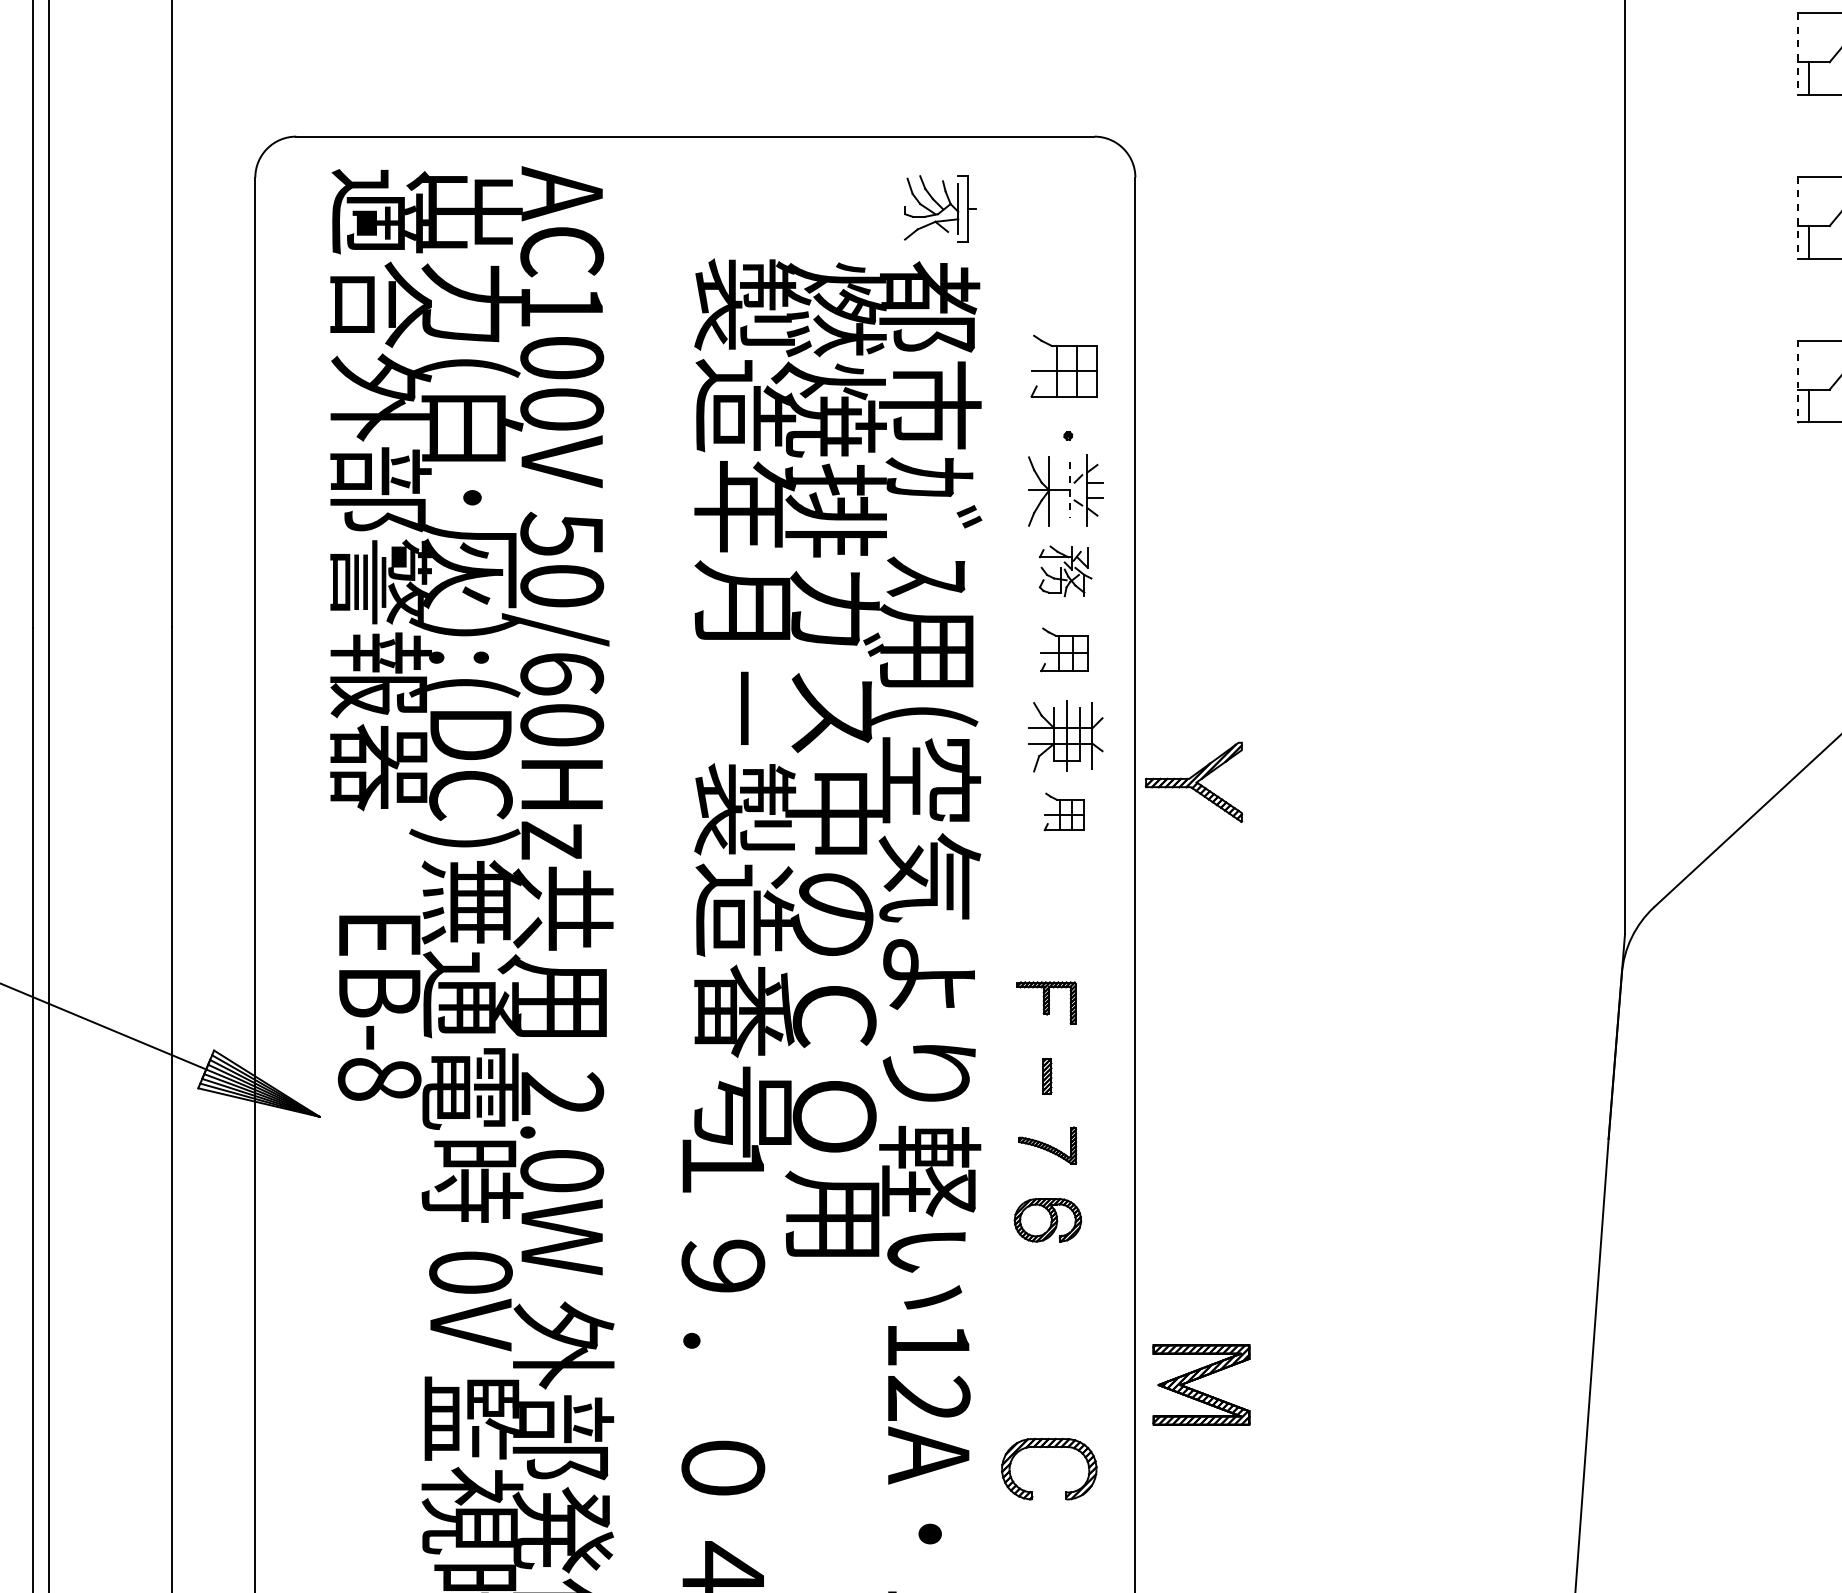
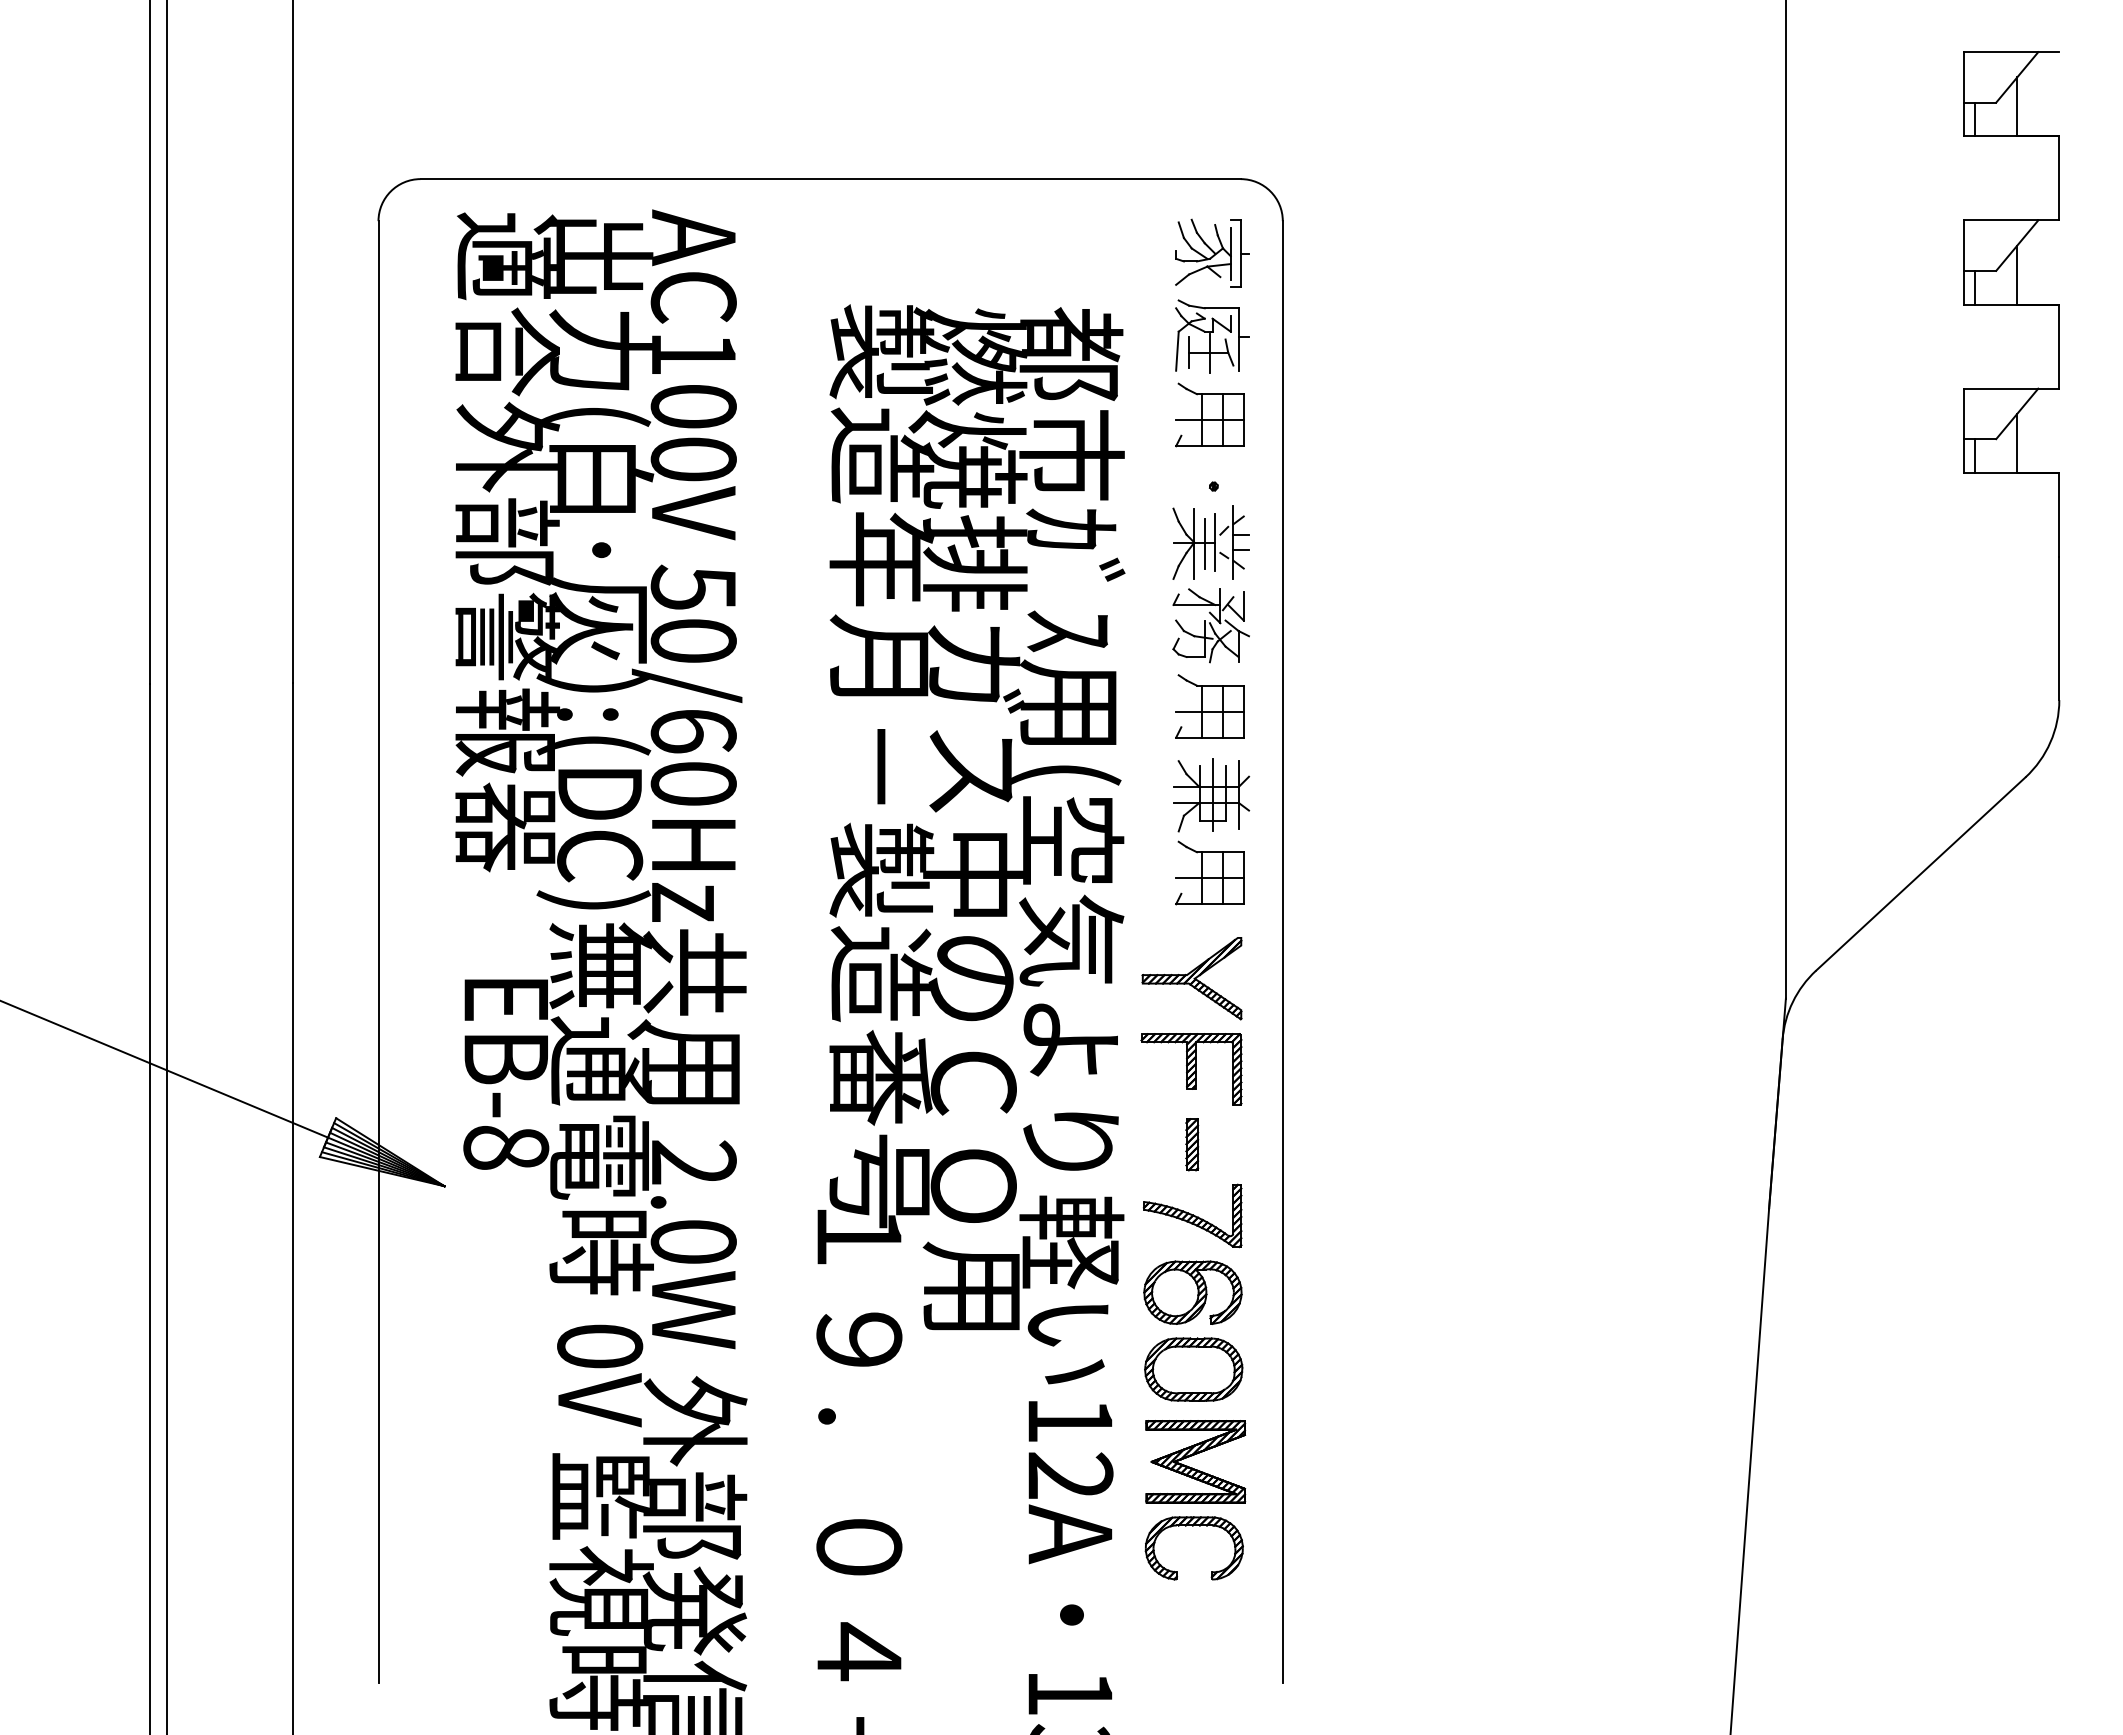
line: (1797, 54) -> (1963, 94), dashed -> solid
part: (940, 208) -> (1212, 252), moved
line: (1797, 217) -> (1963, 262), dashed -> solid
part: (1066, 289) -> (1212, 336), added
line: (1797, 382) -> (1963, 431), dashed -> solid
line: (1069, 490) -> (1215, 542), dashed -> solid
line: (1059, 491) -> (1204, 543), added
part: (1065, 571) -> (1210, 625), size x1.43
part: (1064, 649) -> (1209, 706), size x1.43
part: (1193, 782) -> (1191, 978), moved
part: (1064, 811) -> (1209, 872), size x1.67
part: (1046, 1003) -> (1191, 1069), size x1.67
part: (1047, 1076) -> (1192, 1144), size x1.43
part: (1047, 1145) -> (1192, 1215), size x1.67
part: (1047, 1220) -> (1192, 1292), size x1.43
part: (1048, 1295) -> (1193, 1369), added
part: (1201, 1384) -> (1195, 1461), moved

